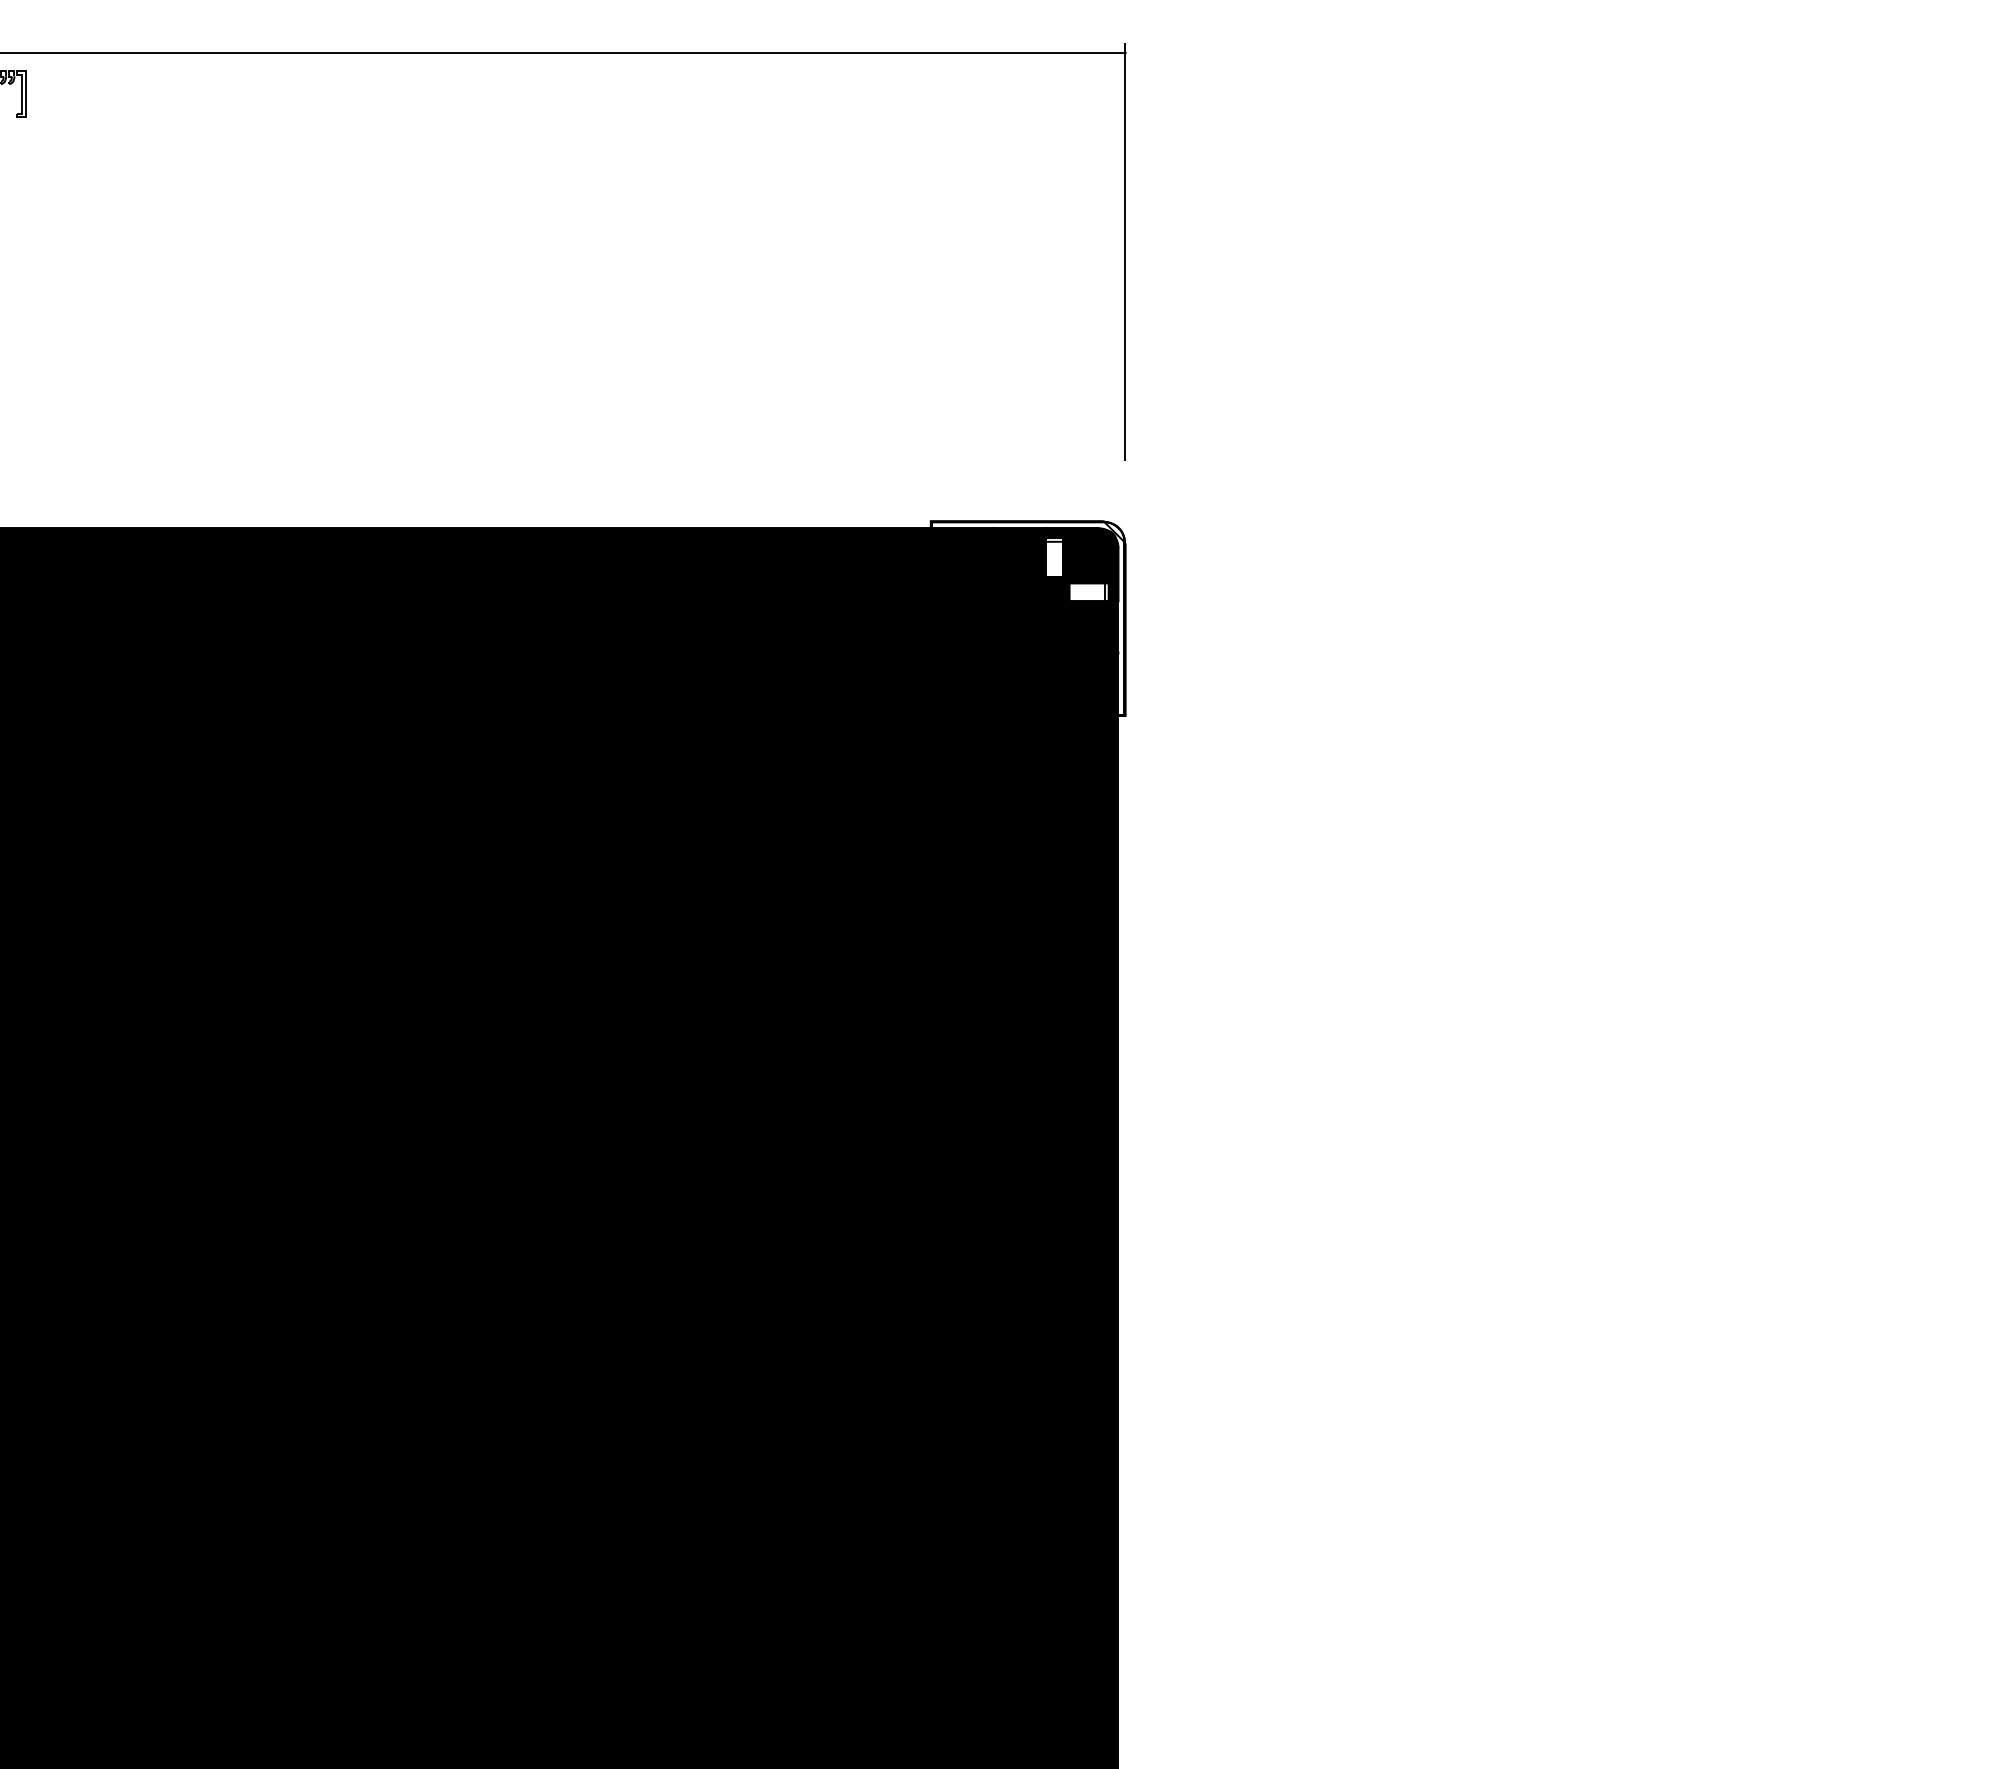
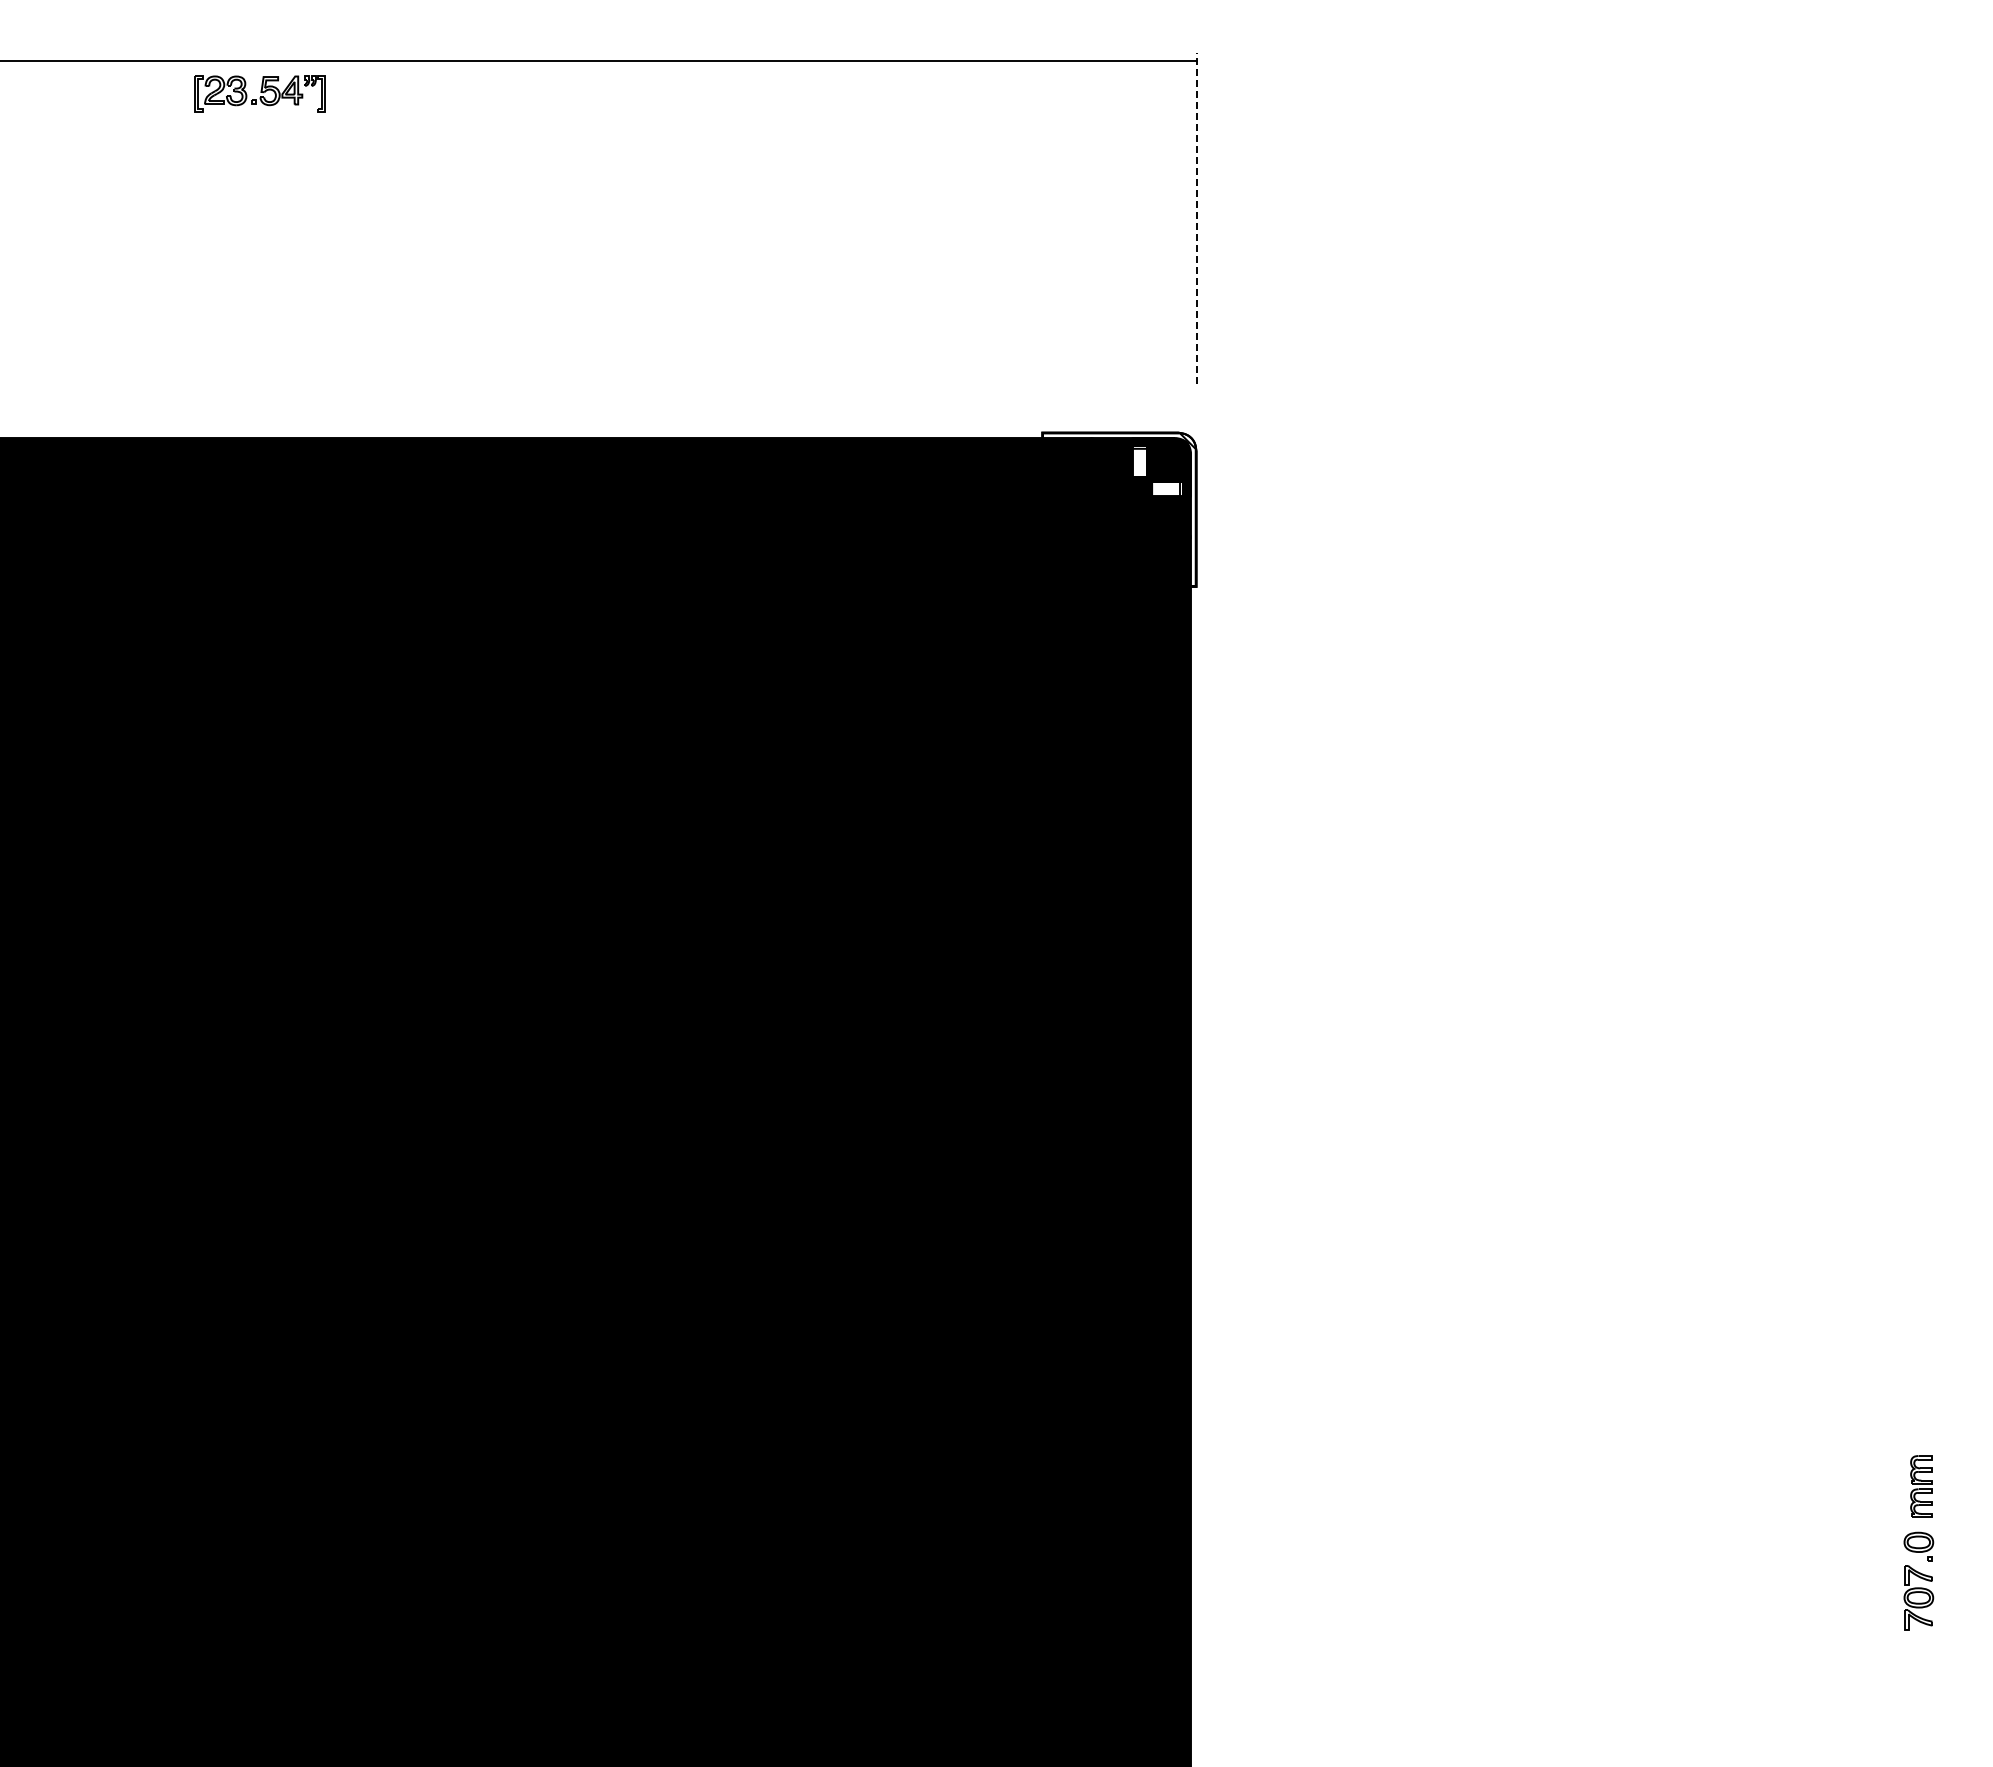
line: (1125, 251) -> (1196, 218), solid -> dashed

